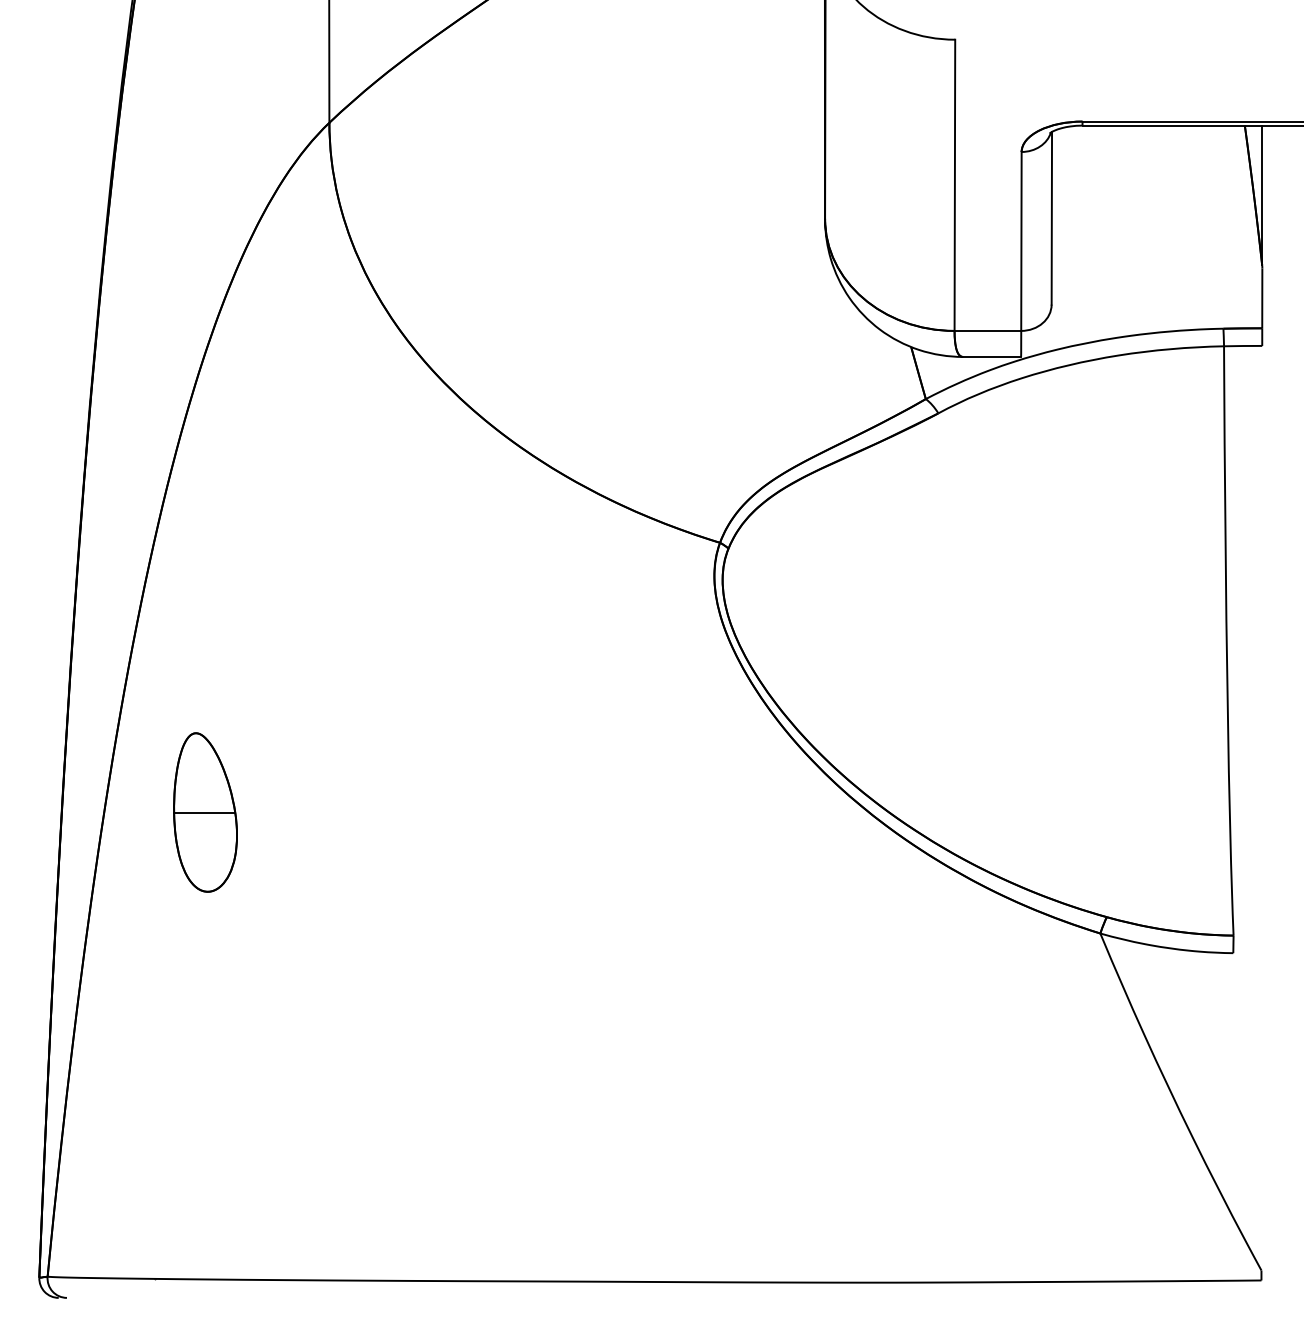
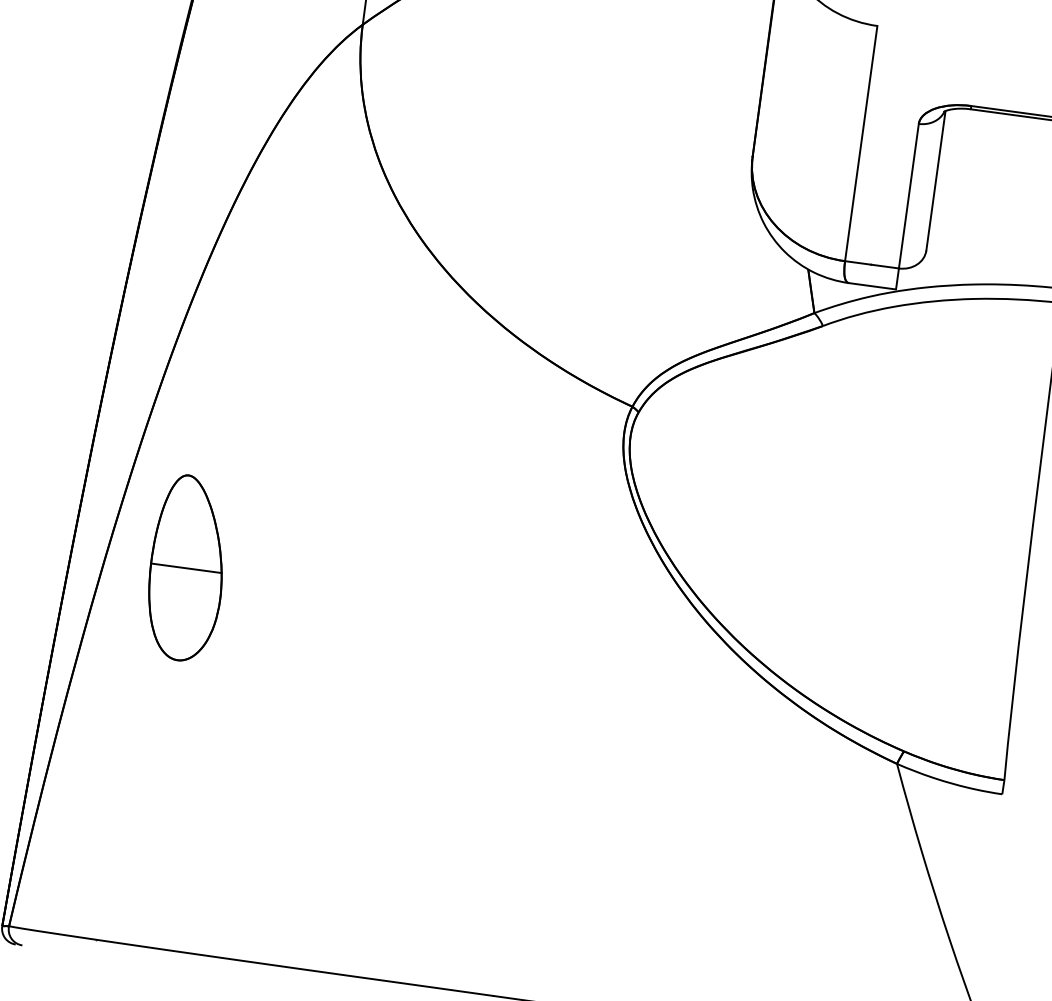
part: (205, 812) -> (187, 568), size x1.43

